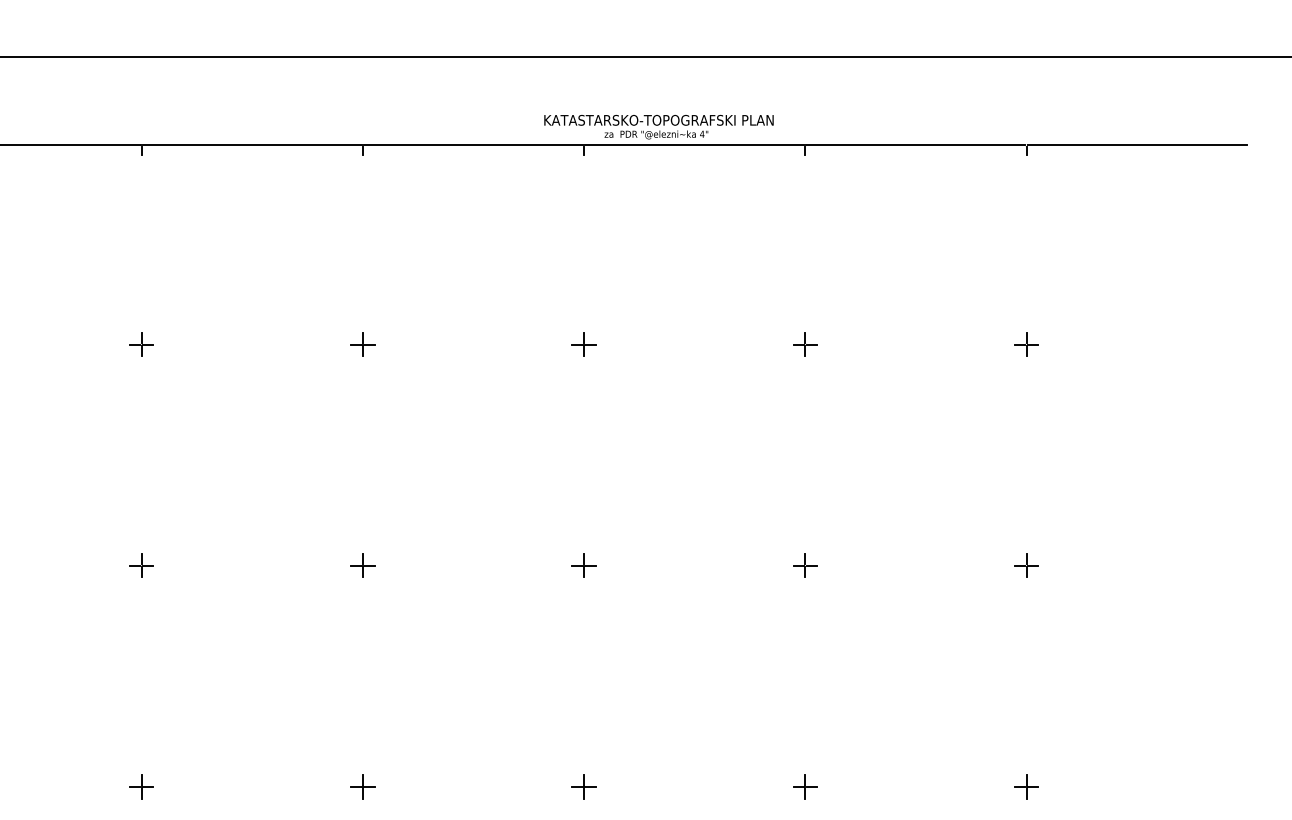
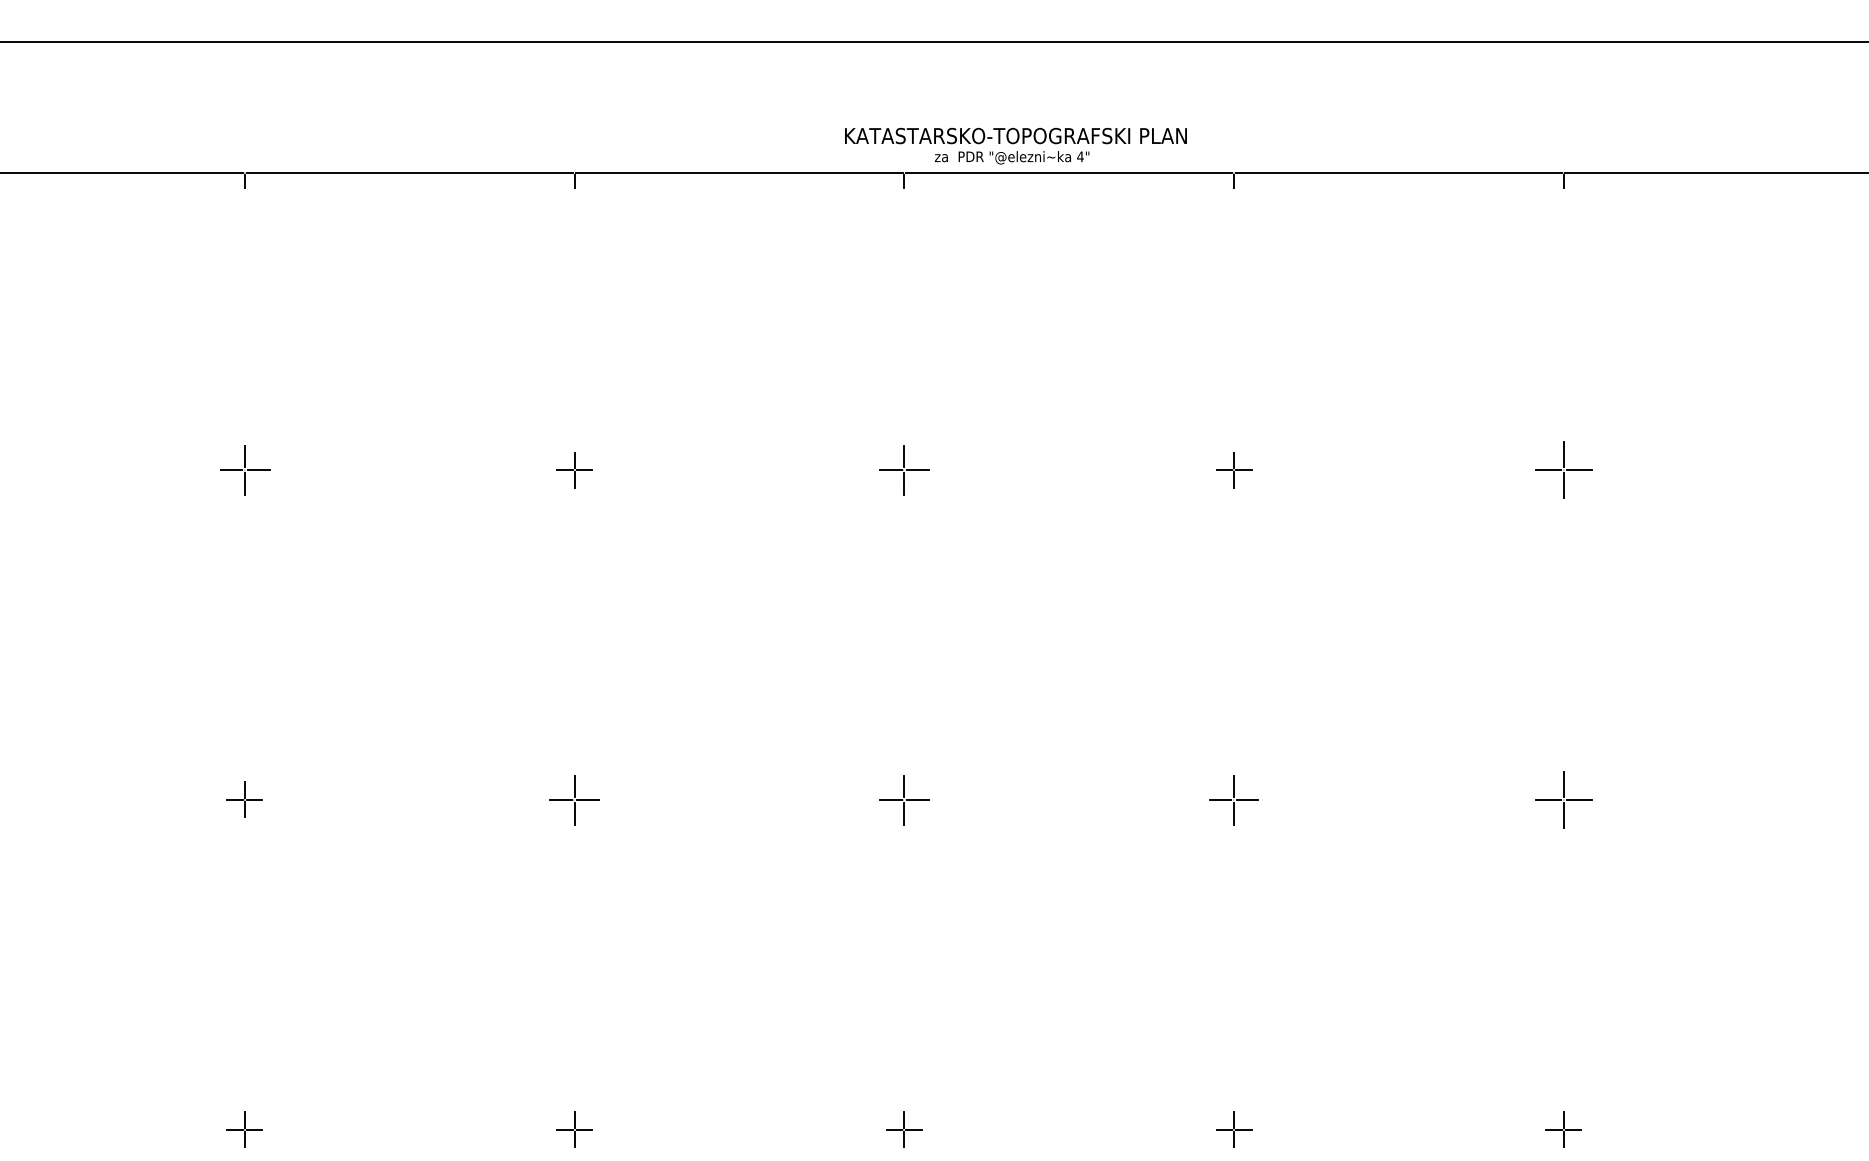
part: (141, 344) -> (244, 470), size x1.4
part: (583, 344) -> (903, 470), size x1.4
part: (1026, 344) -> (1563, 470), size x1.6
part: (362, 565) -> (574, 799), size x1.4
part: (583, 565) -> (903, 799), size x1.4
part: (805, 565) -> (1234, 799), size x1.4
part: (1026, 565) -> (1563, 799), size x1.6

